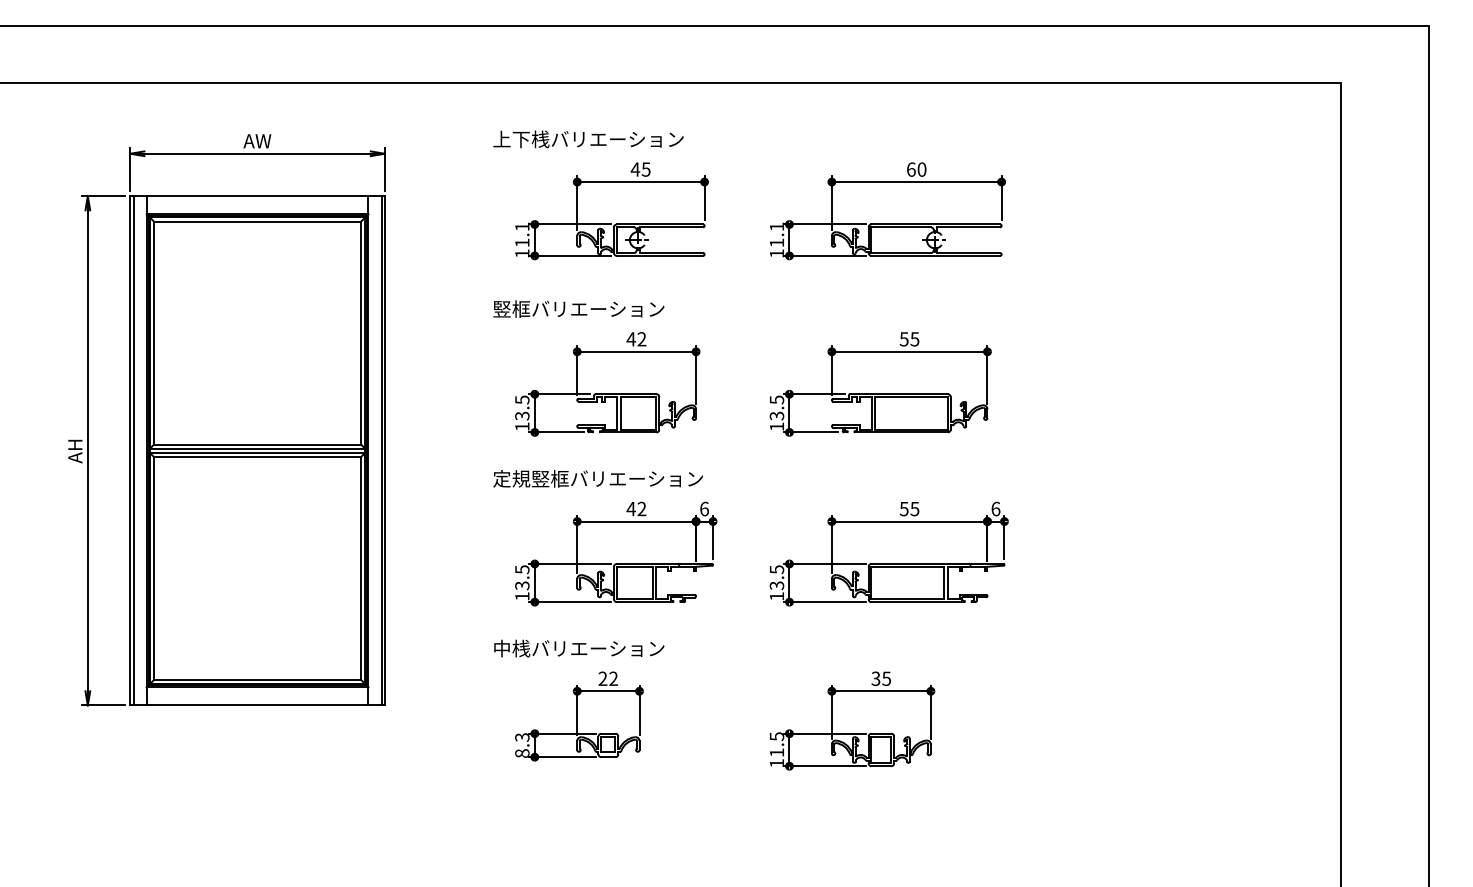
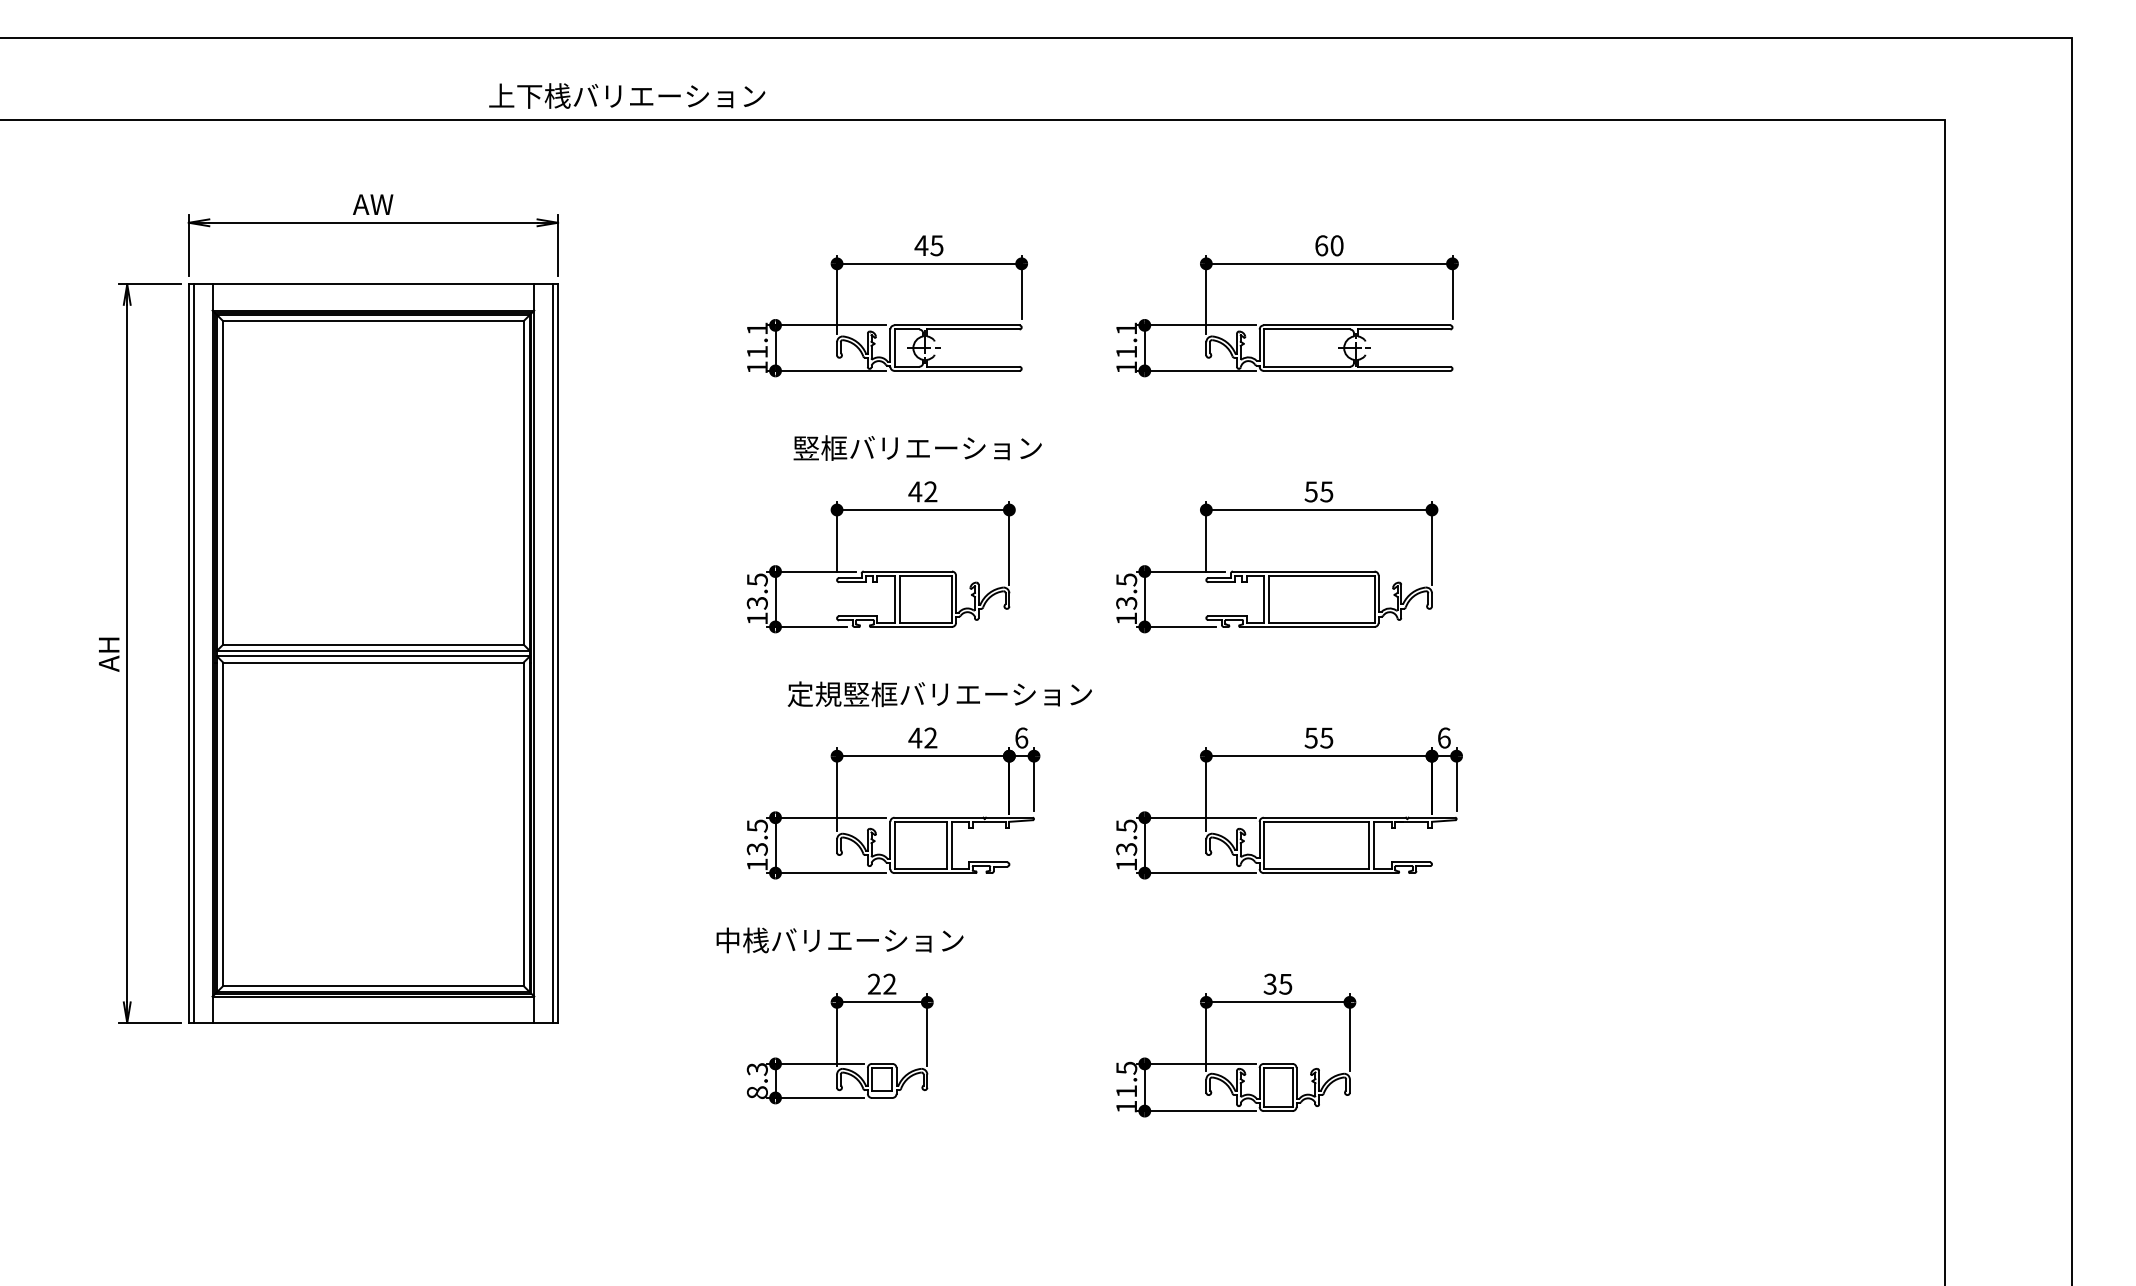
text: (588, 139) -> (627, 96), moved
text: (578, 308) -> (917, 447), moved
text: (597, 478) -> (938, 693), moved

